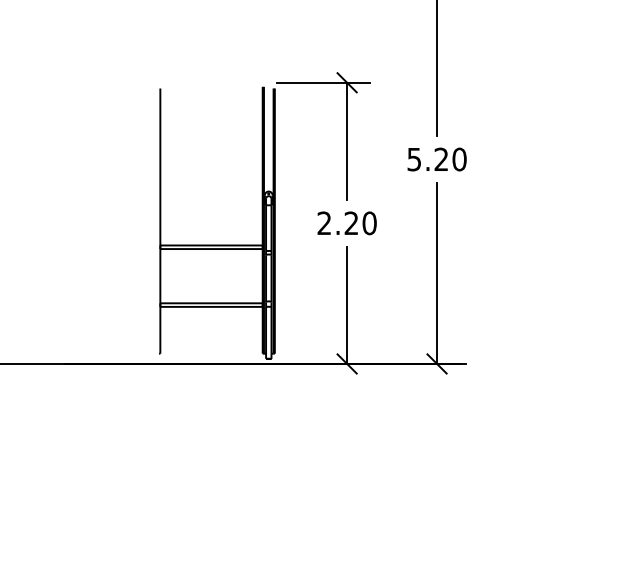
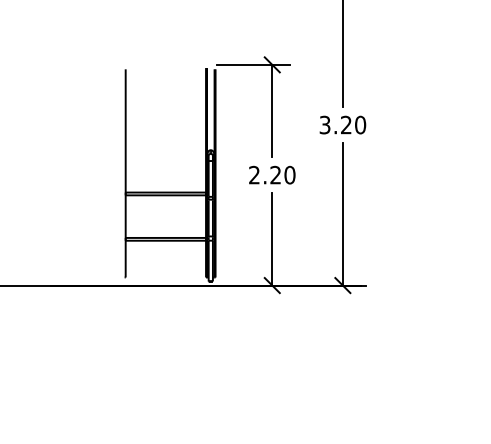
text: (414, 158) -> (325, 124), 5.20 -> 3.20

